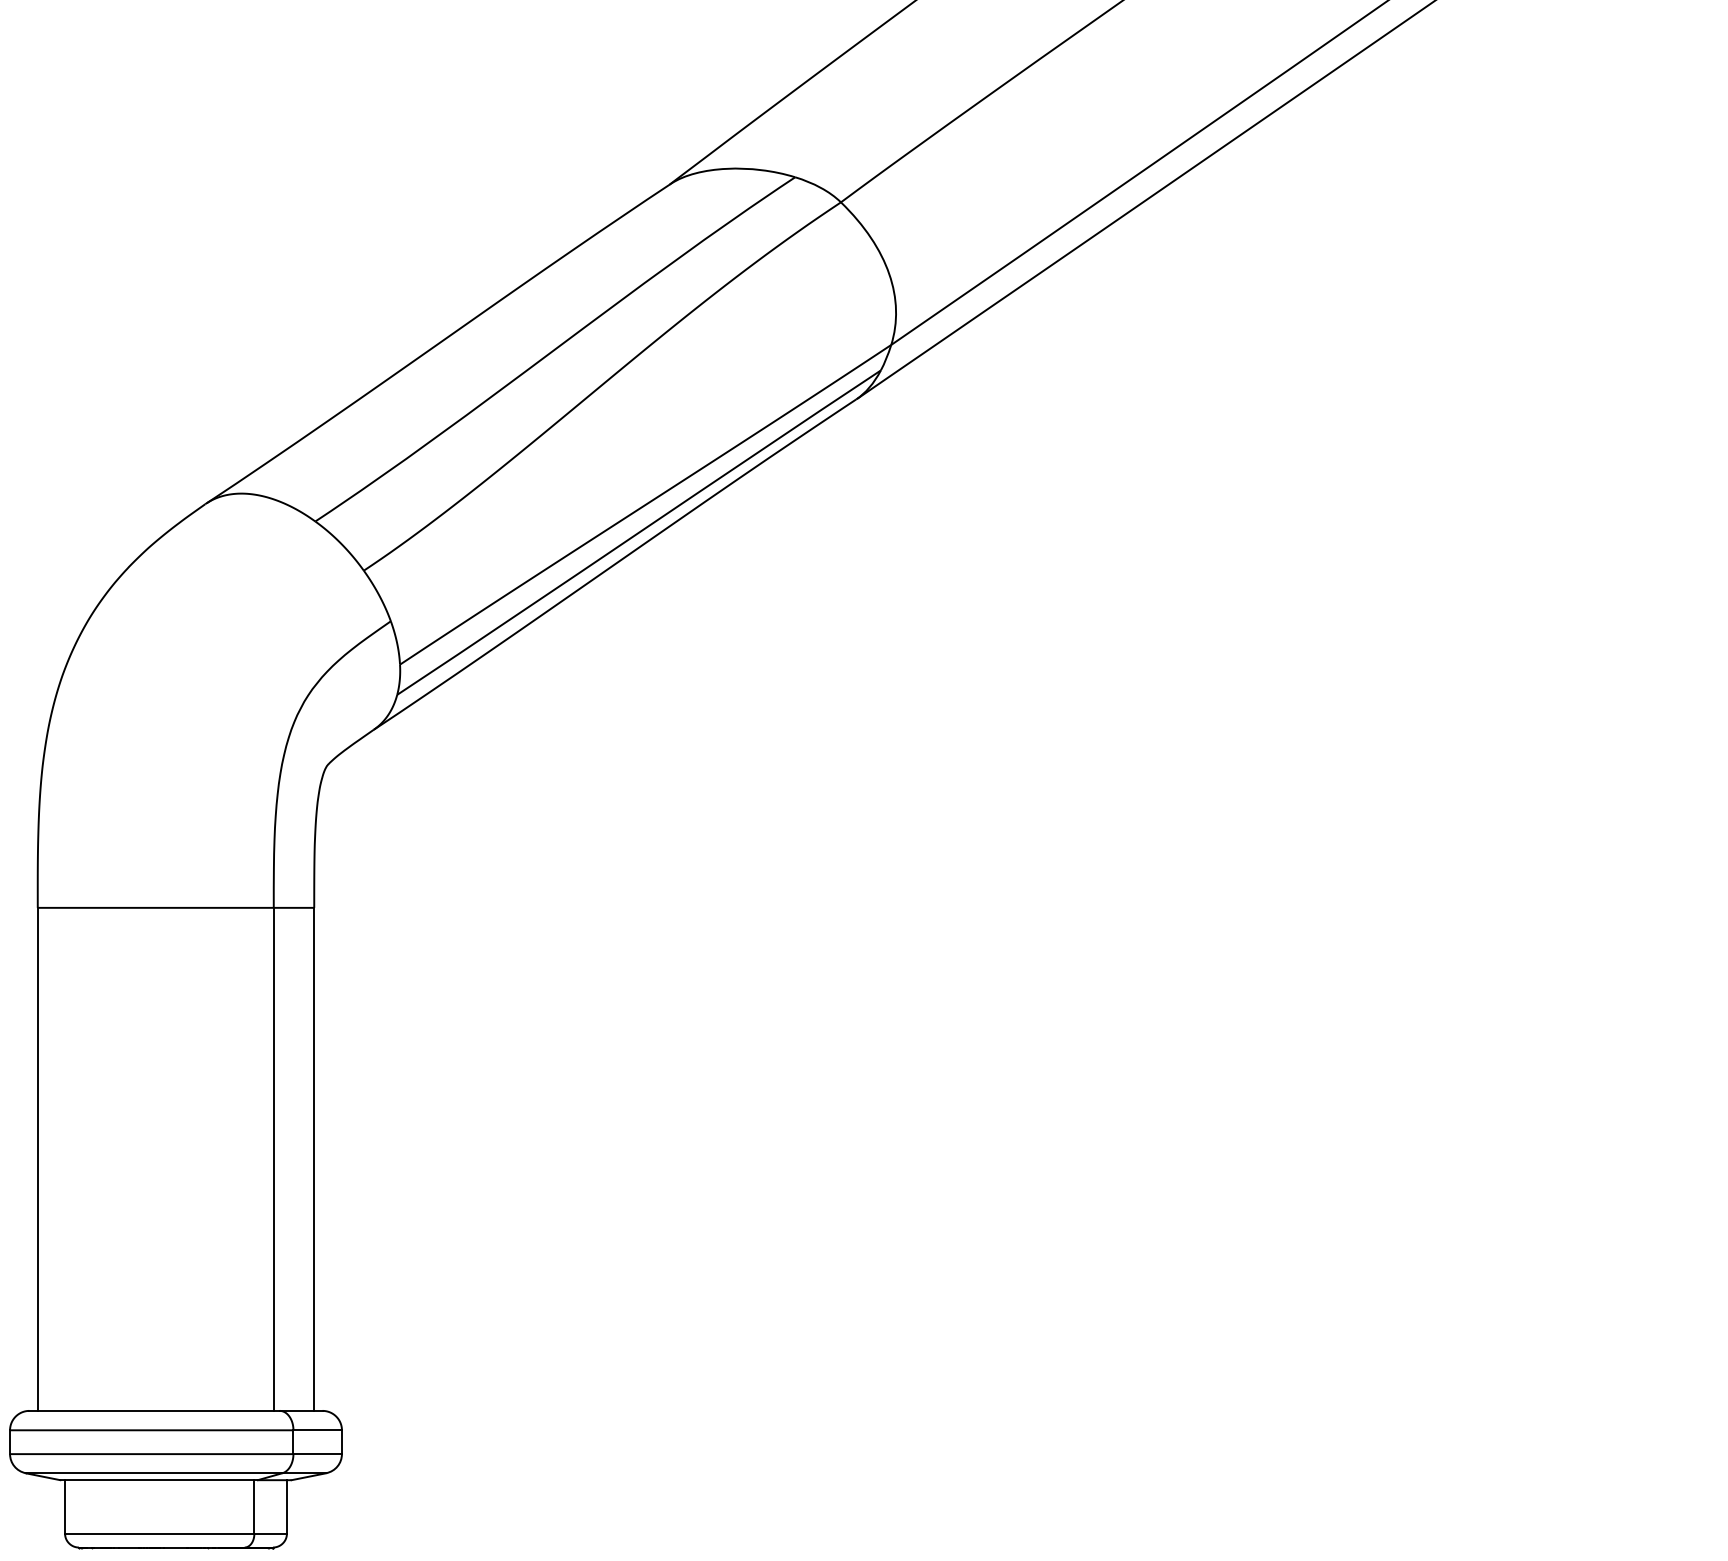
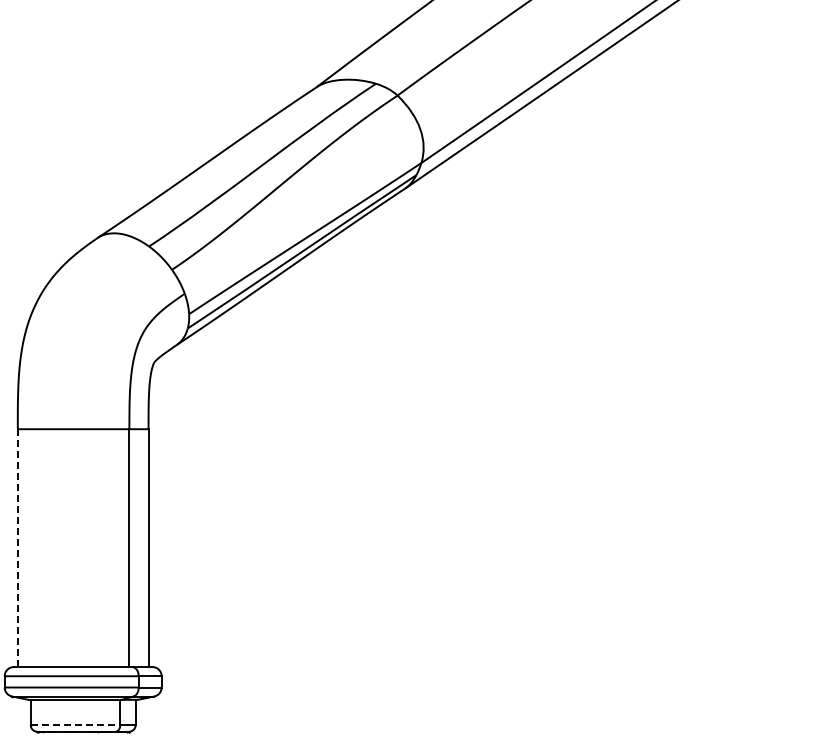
line: (37, 1160) -> (17, 548), solid -> dashed
line: (159, 1534) -> (75, 725), solid -> dashed

